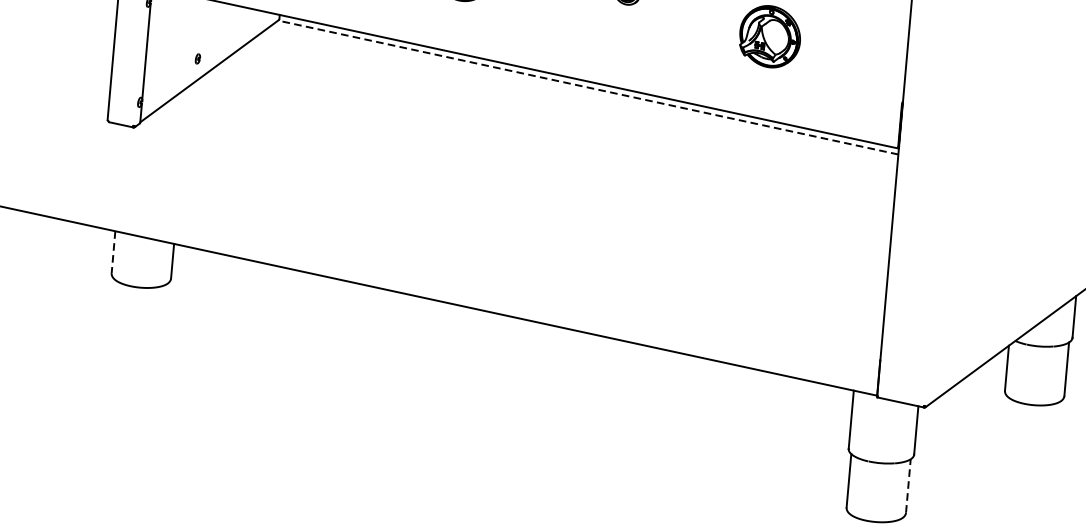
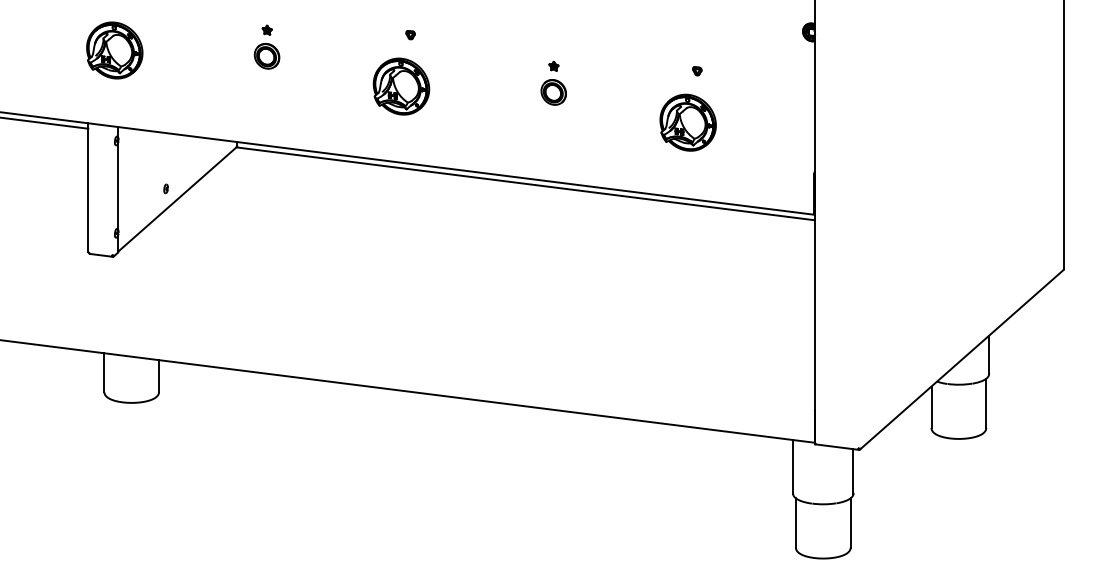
line: (588, 87) -> (525, 183), dashed -> solid
line: (113, 253) -> (104, 373), dashed -> solid
line: (908, 485) -> (850, 522), dashed -> solid

